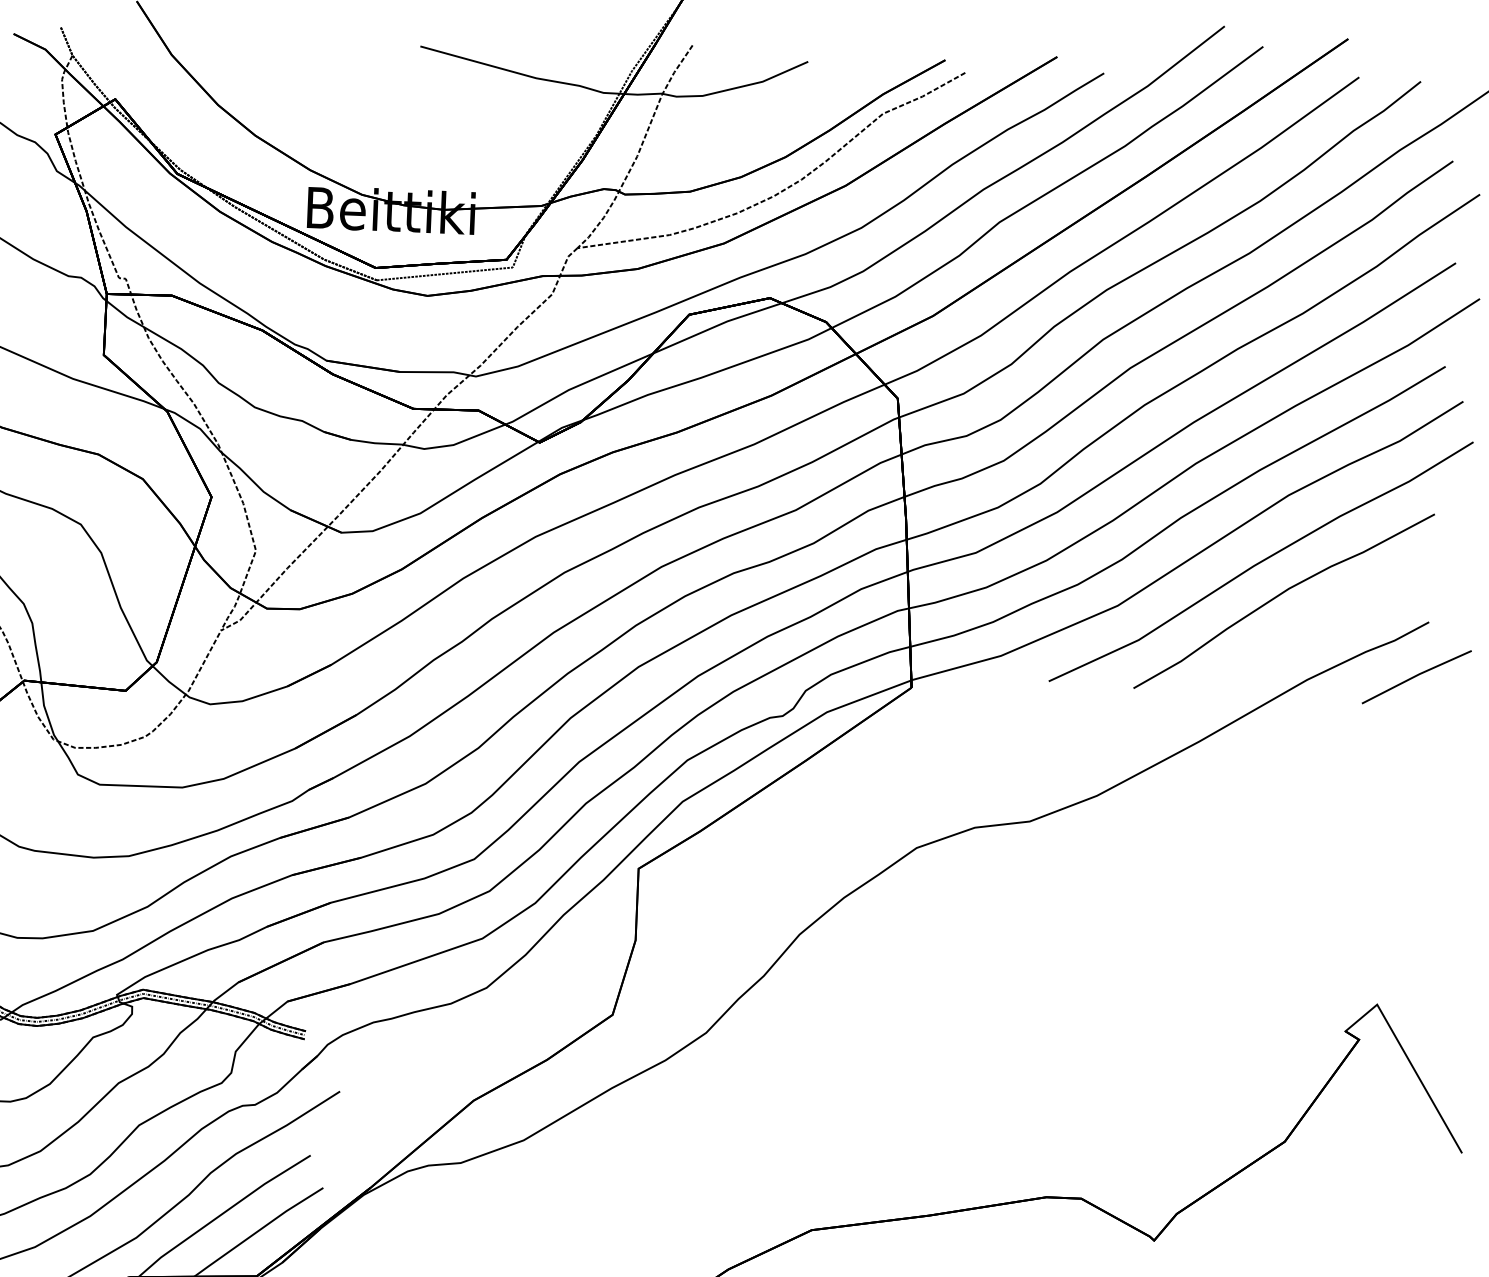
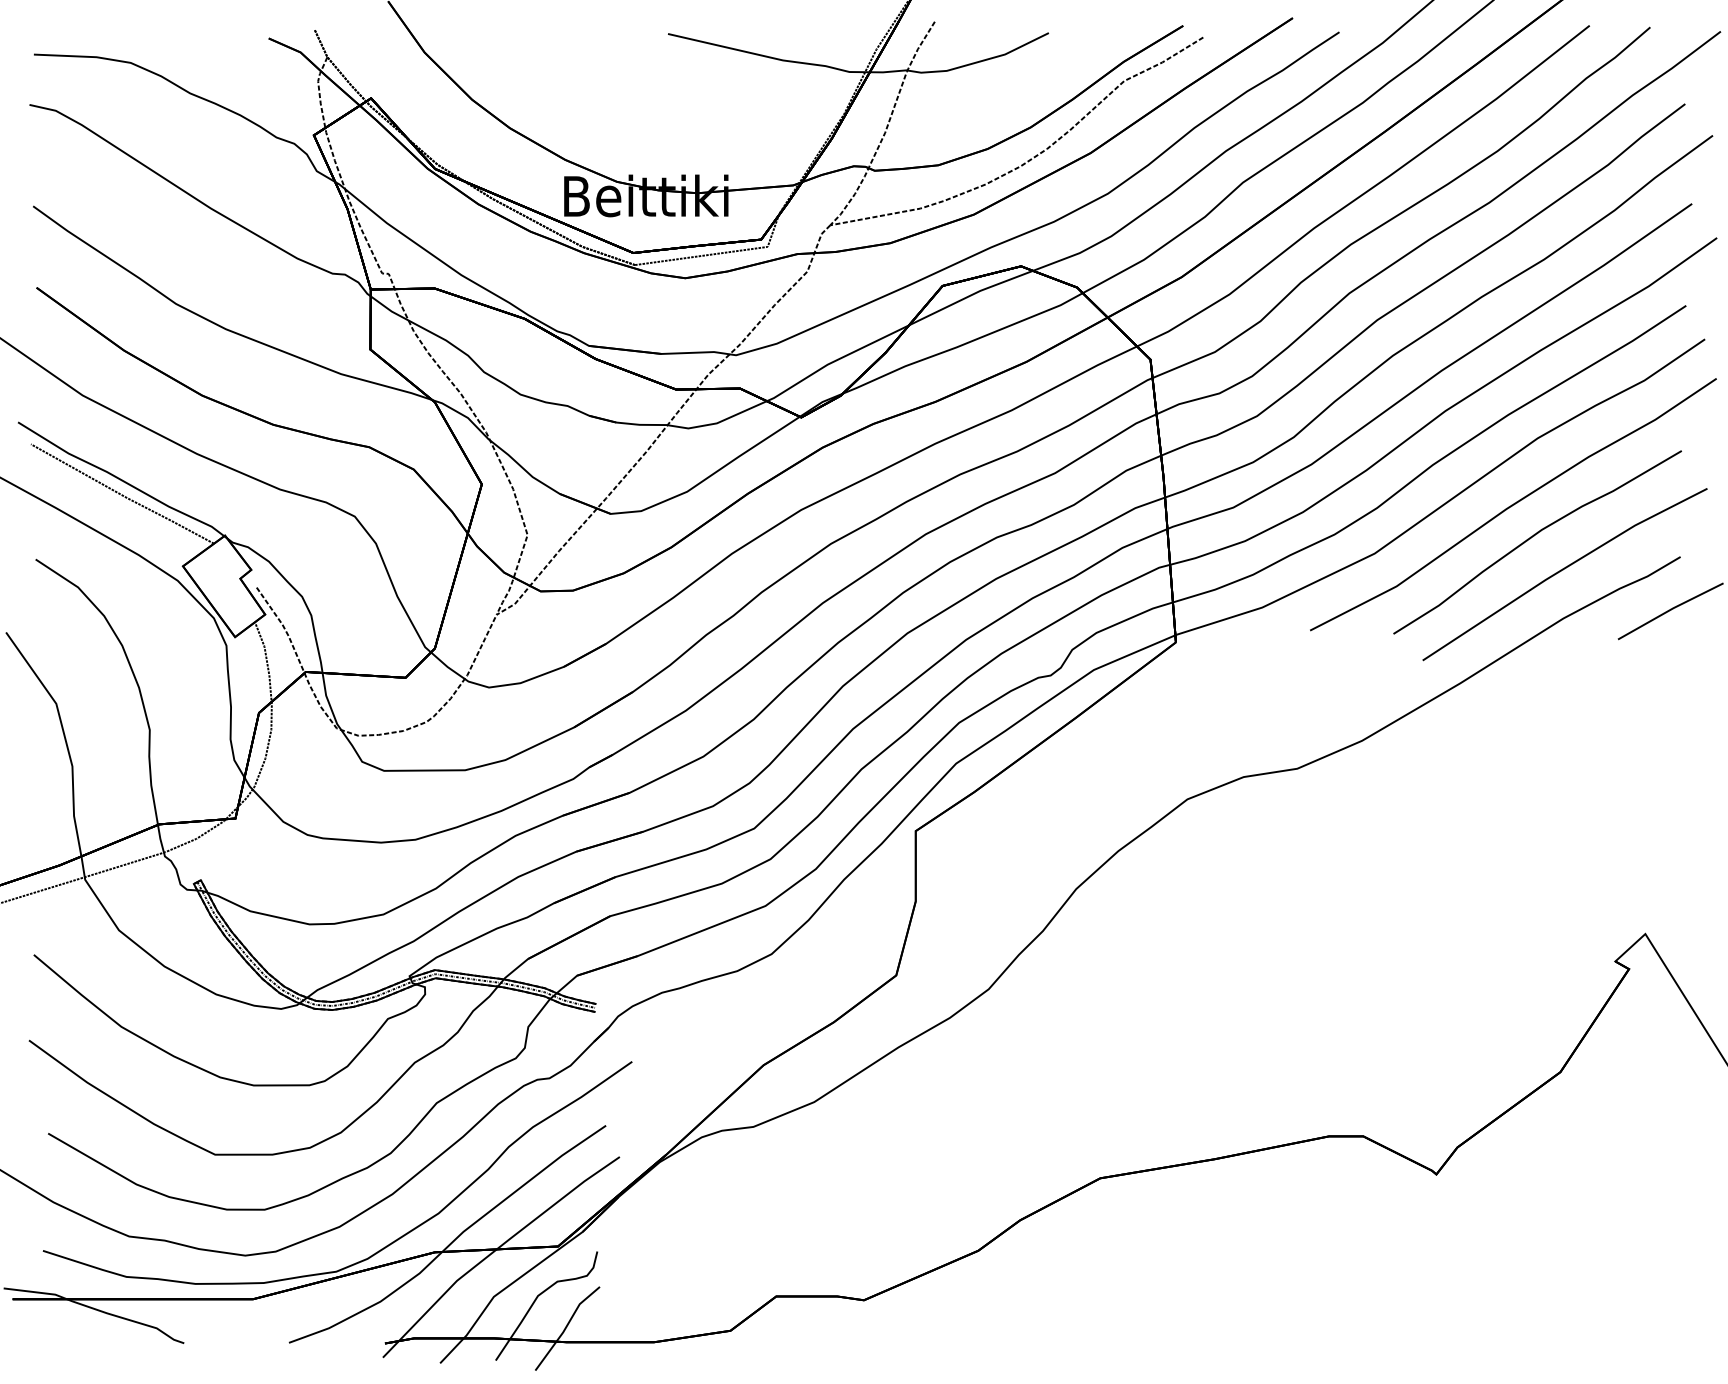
line: (1309, 630) -> (1563, 570), added

